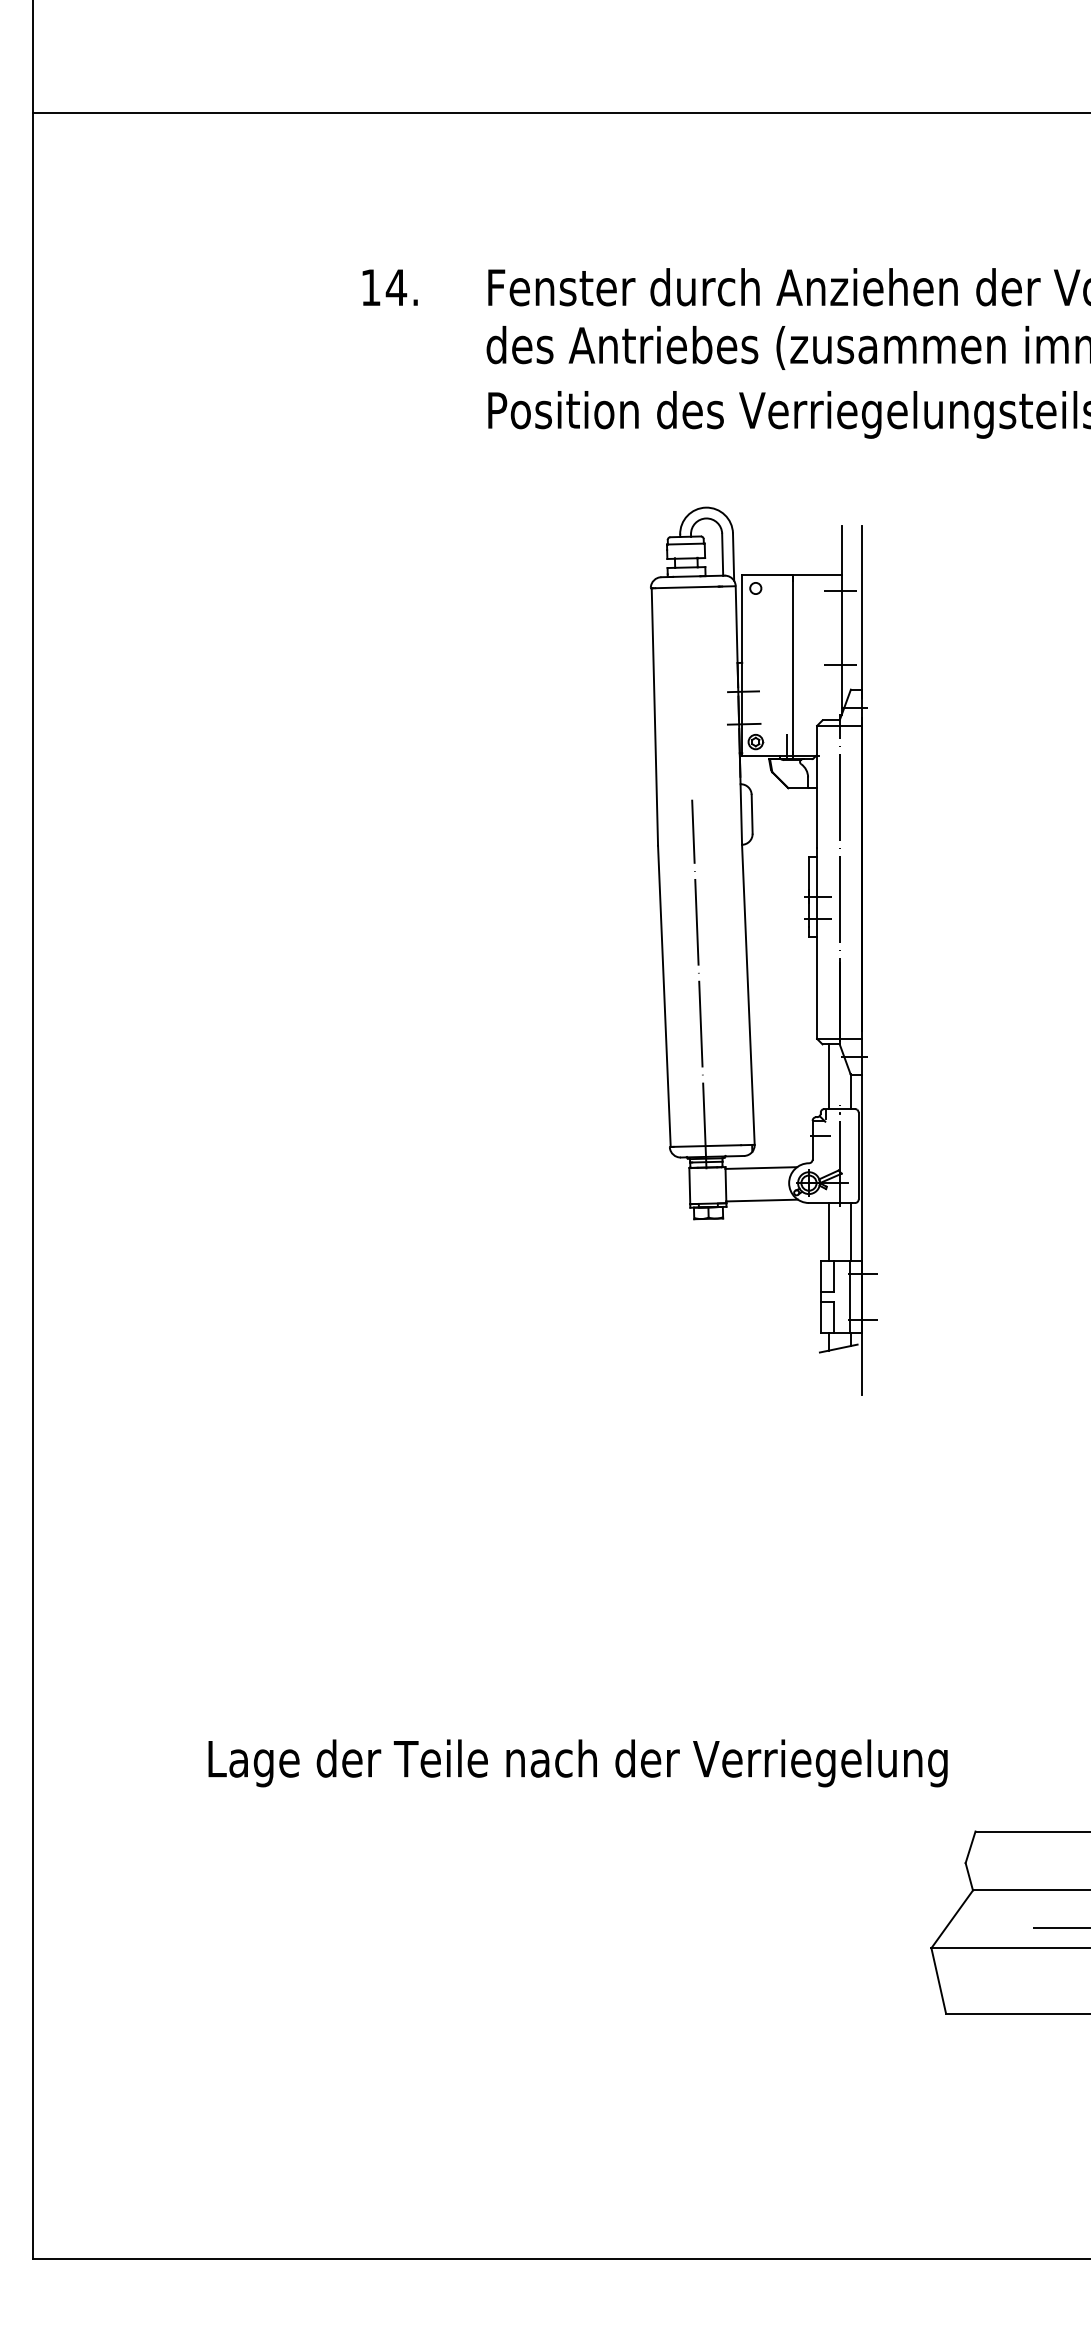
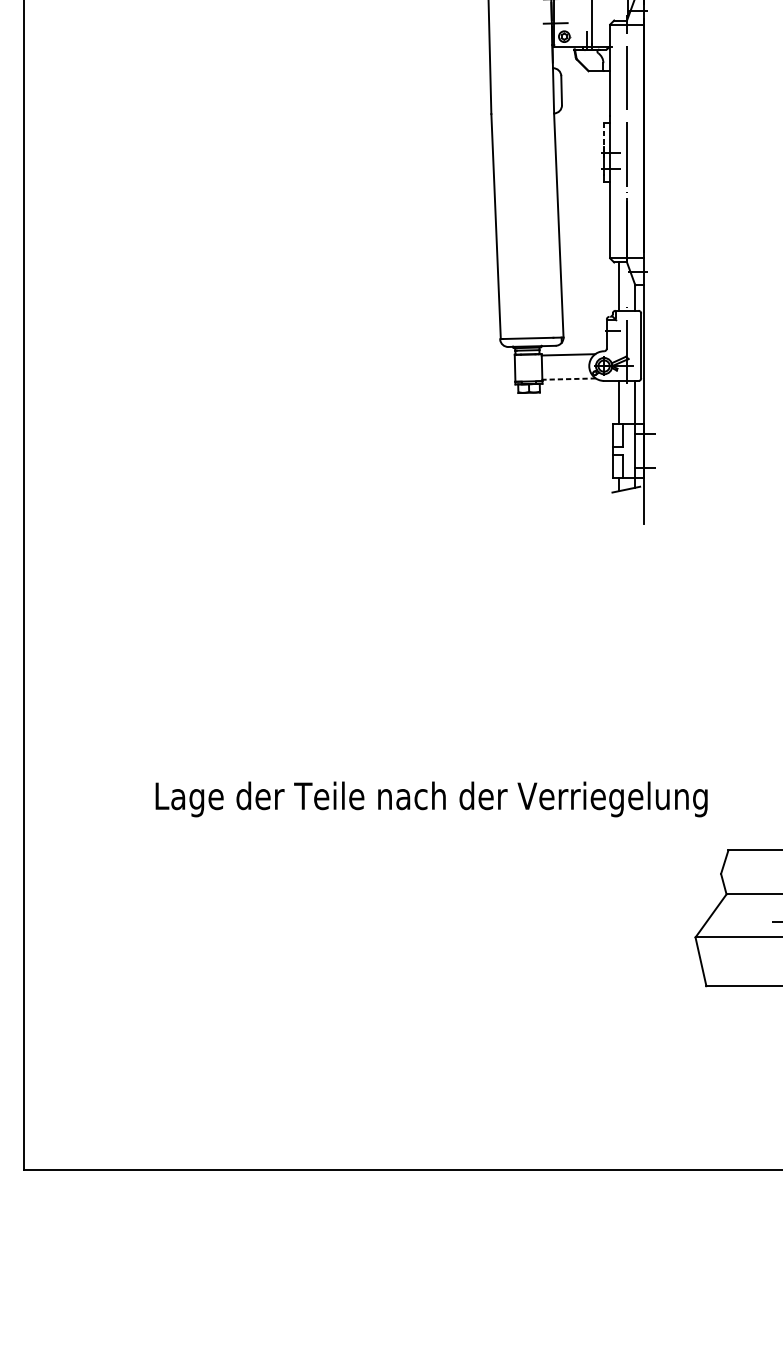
line: (809, 874) -> (604, 135), solid -> dashed
line: (699, 984) -> (522, 217), removed
line: (762, 1200) -> (569, 379), solid -> dashed

